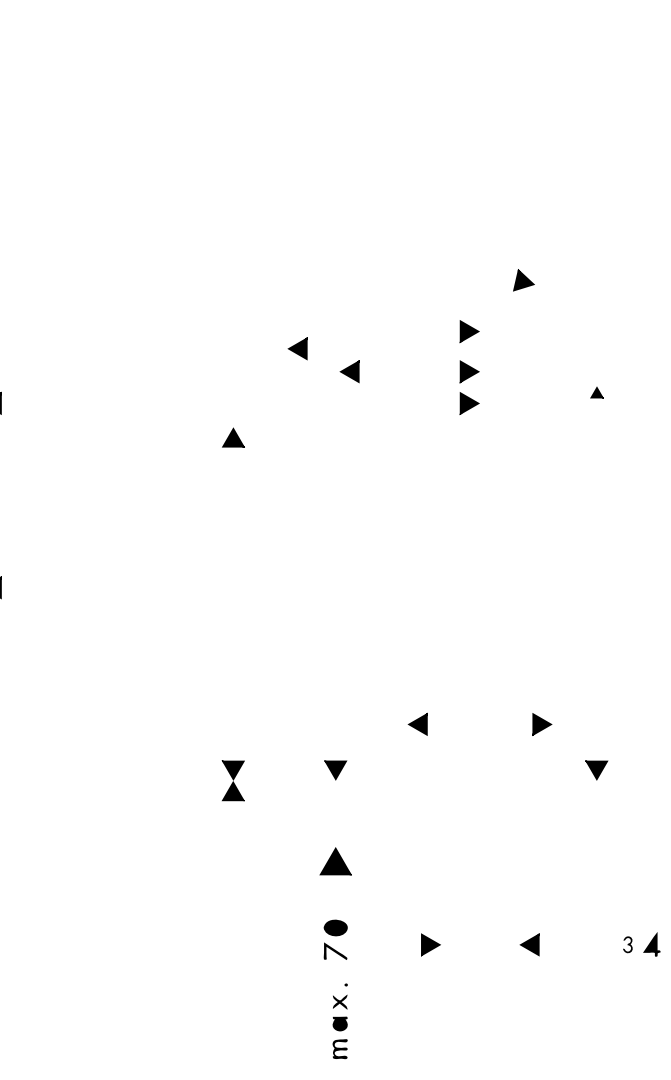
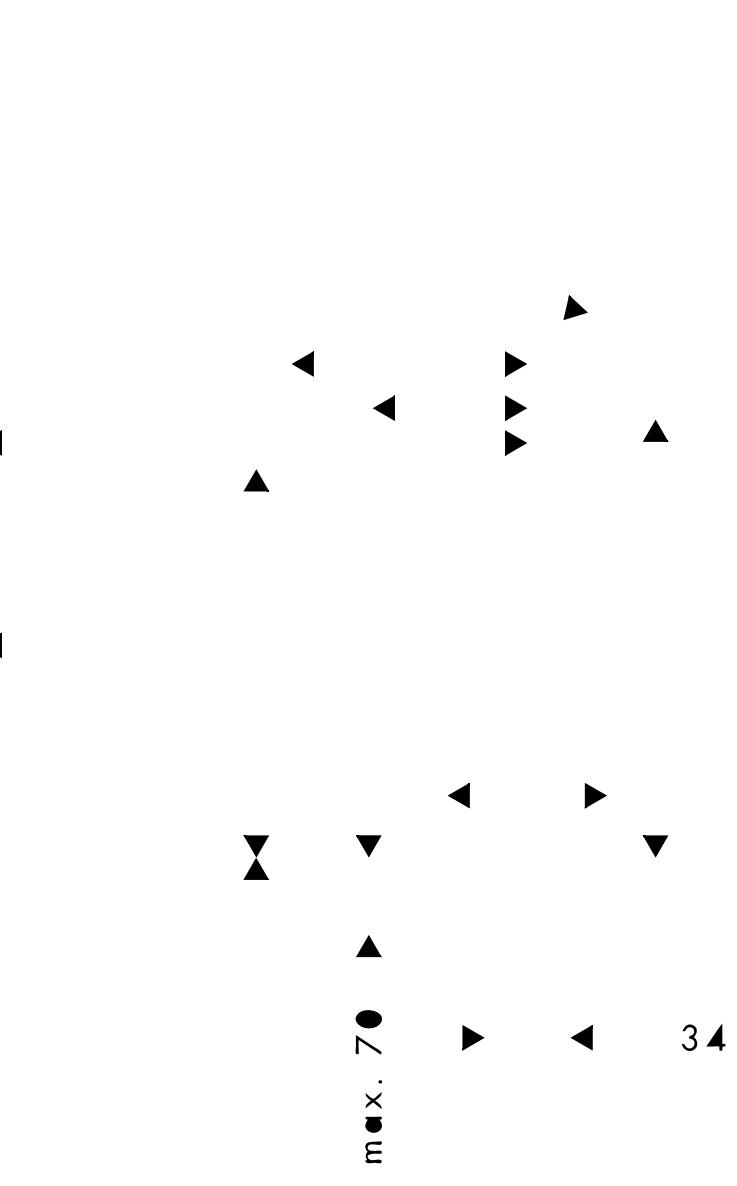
part: (297, 348) -> (302, 363), moved
part: (596, 392) -> (655, 430), size x1.67
part: (335, 861) -> (368, 946), size x0.71
part: (627, 944) -> (689, 1037), size x1.43

